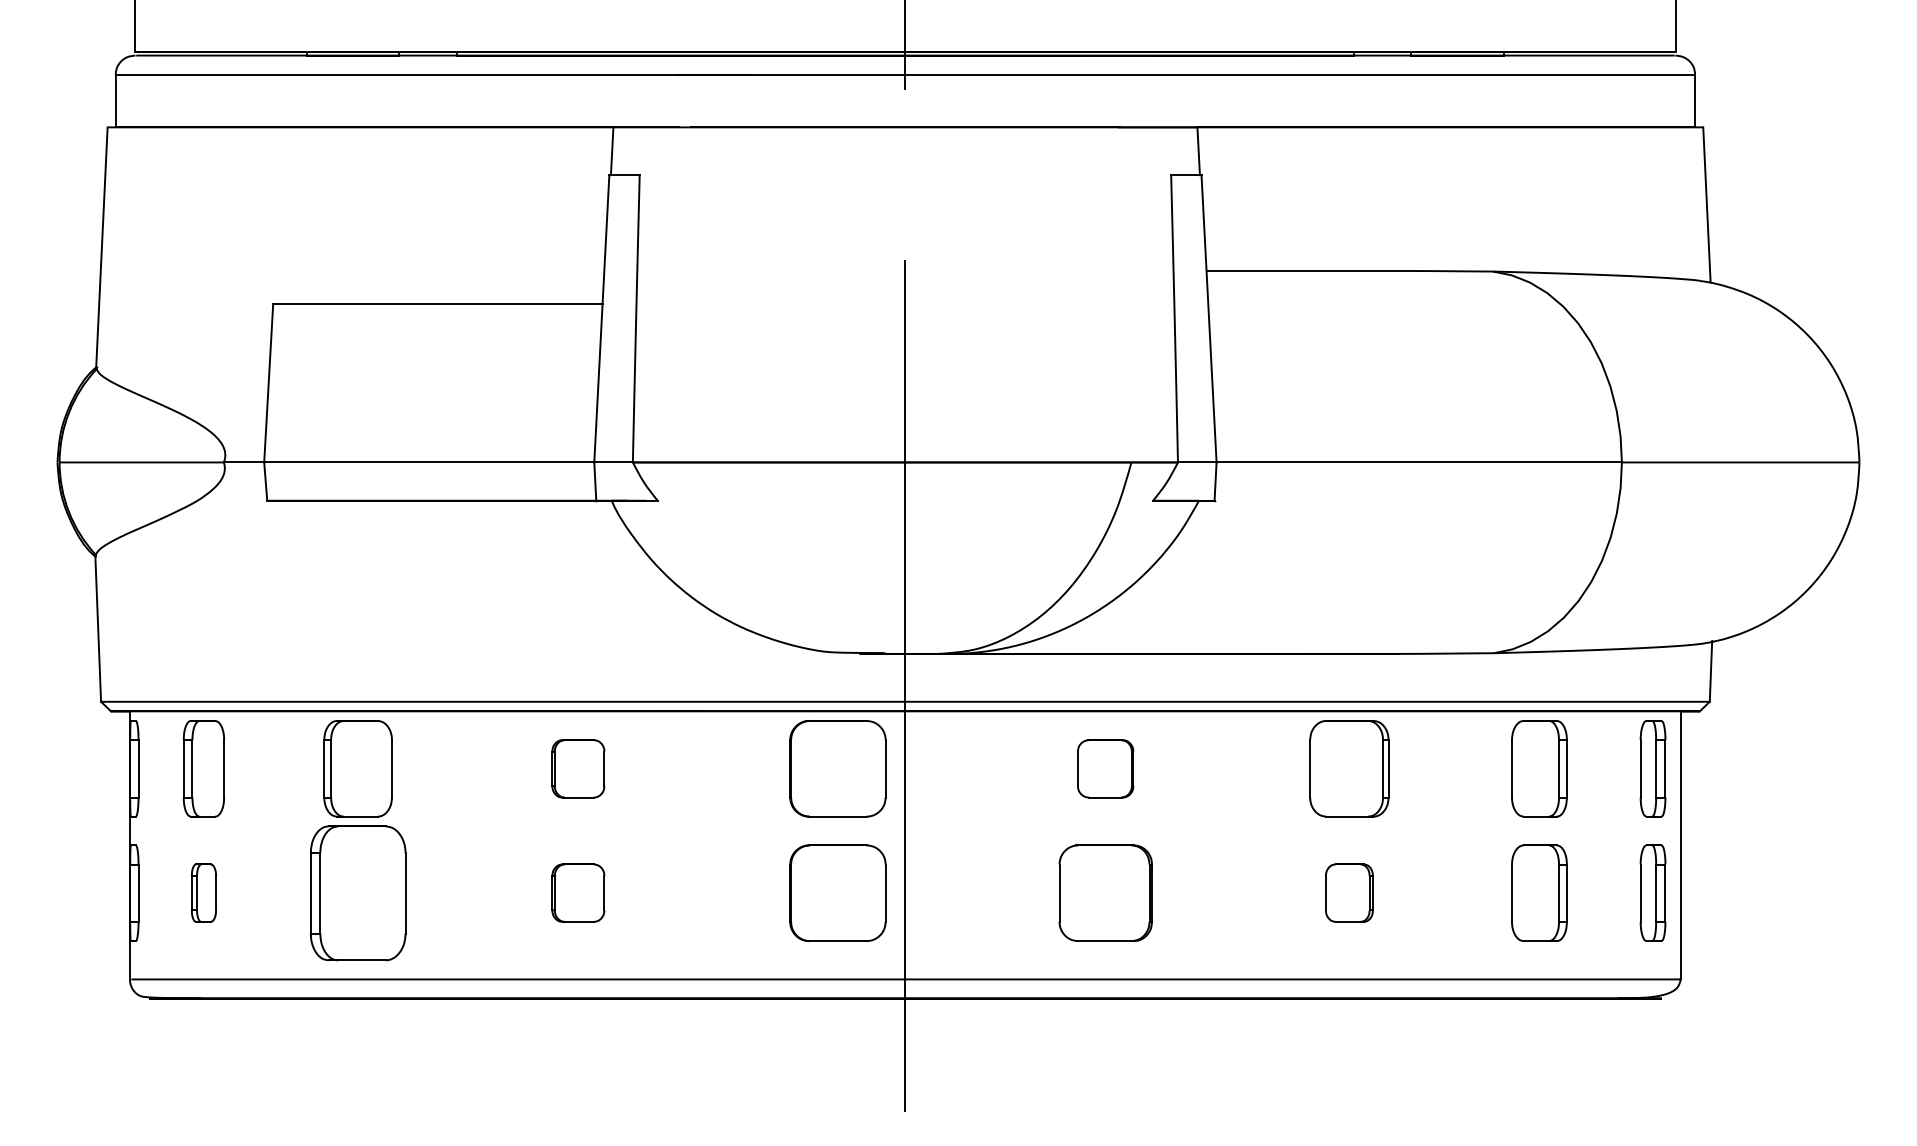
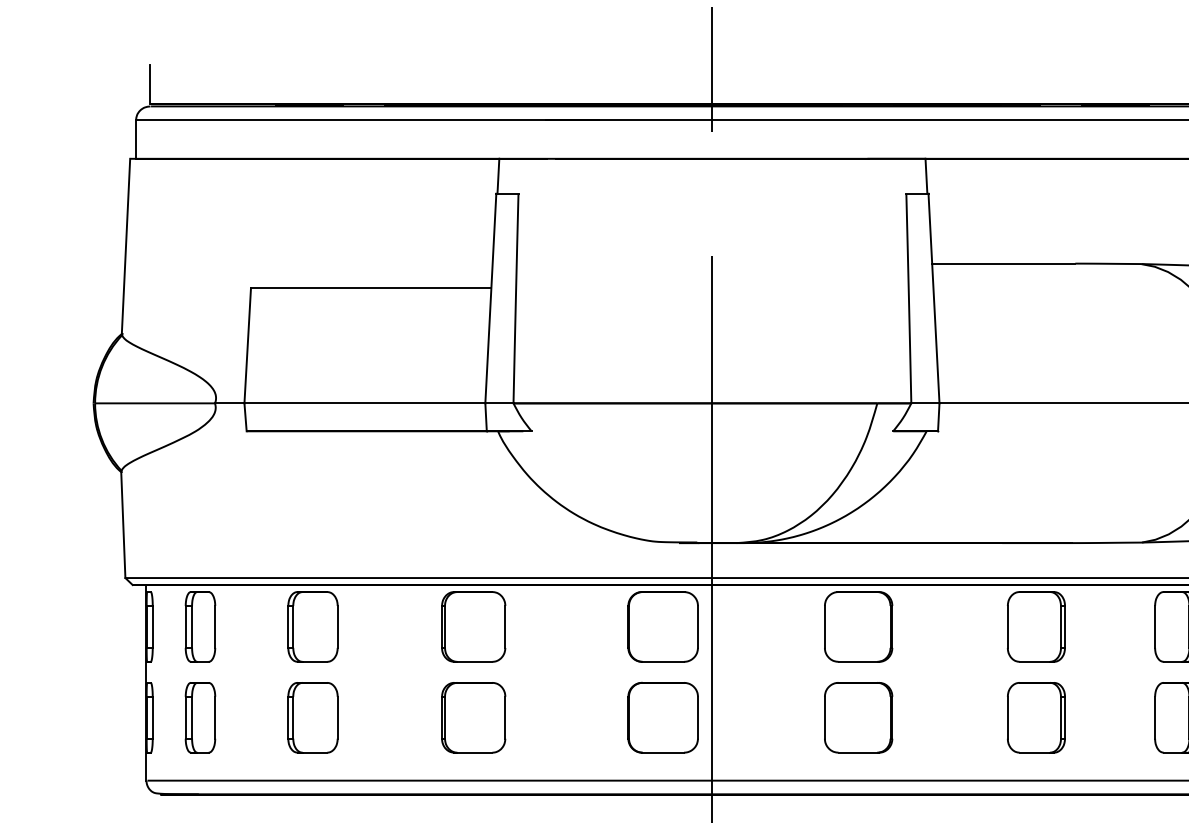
part: (578, 768) -> (473, 626), size x1.67
part: (1105, 768) -> (858, 626), size x1.67
part: (203, 892) -> (200, 717), size x1.67
part: (357, 892) -> (312, 717), size x0.71
part: (578, 892) -> (473, 717), size x1.67
part: (1349, 892) -> (1036, 717), size x1.67

